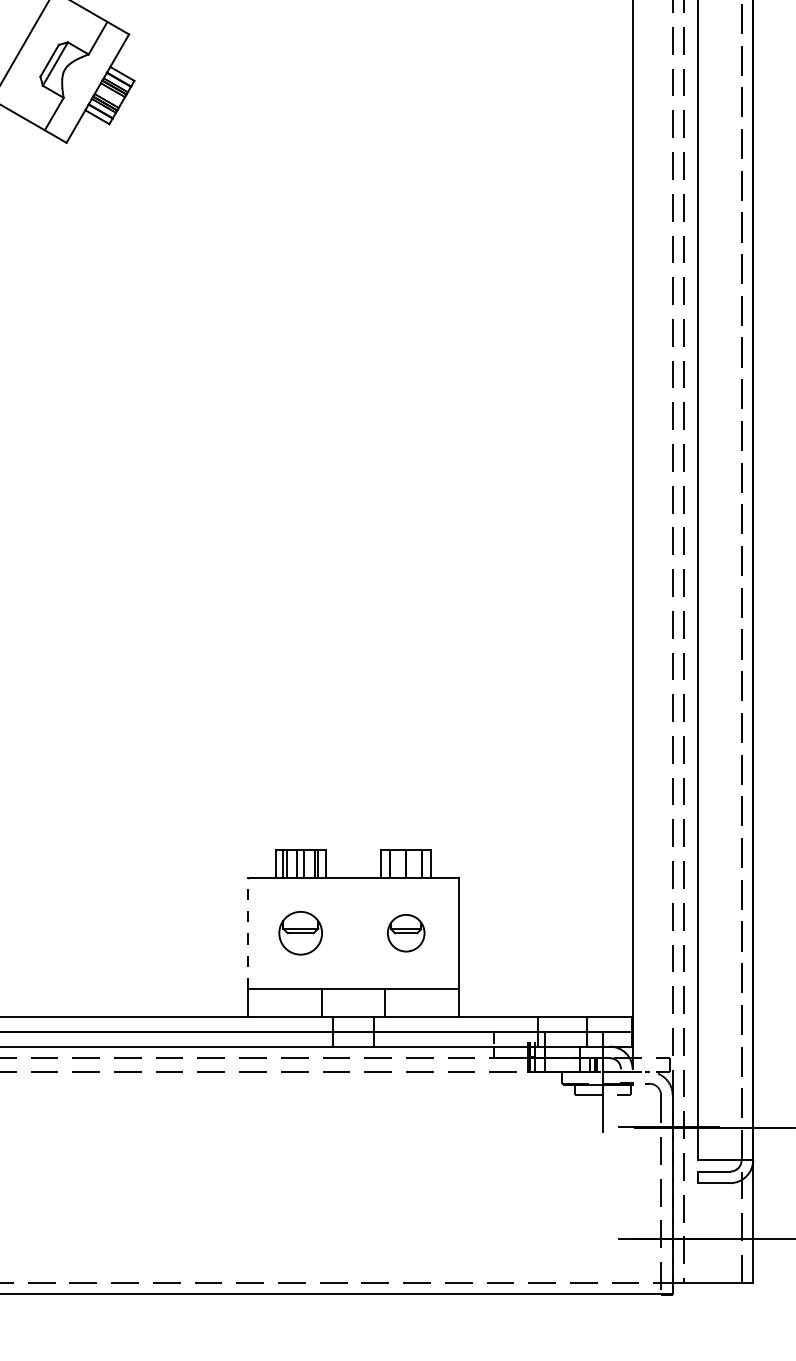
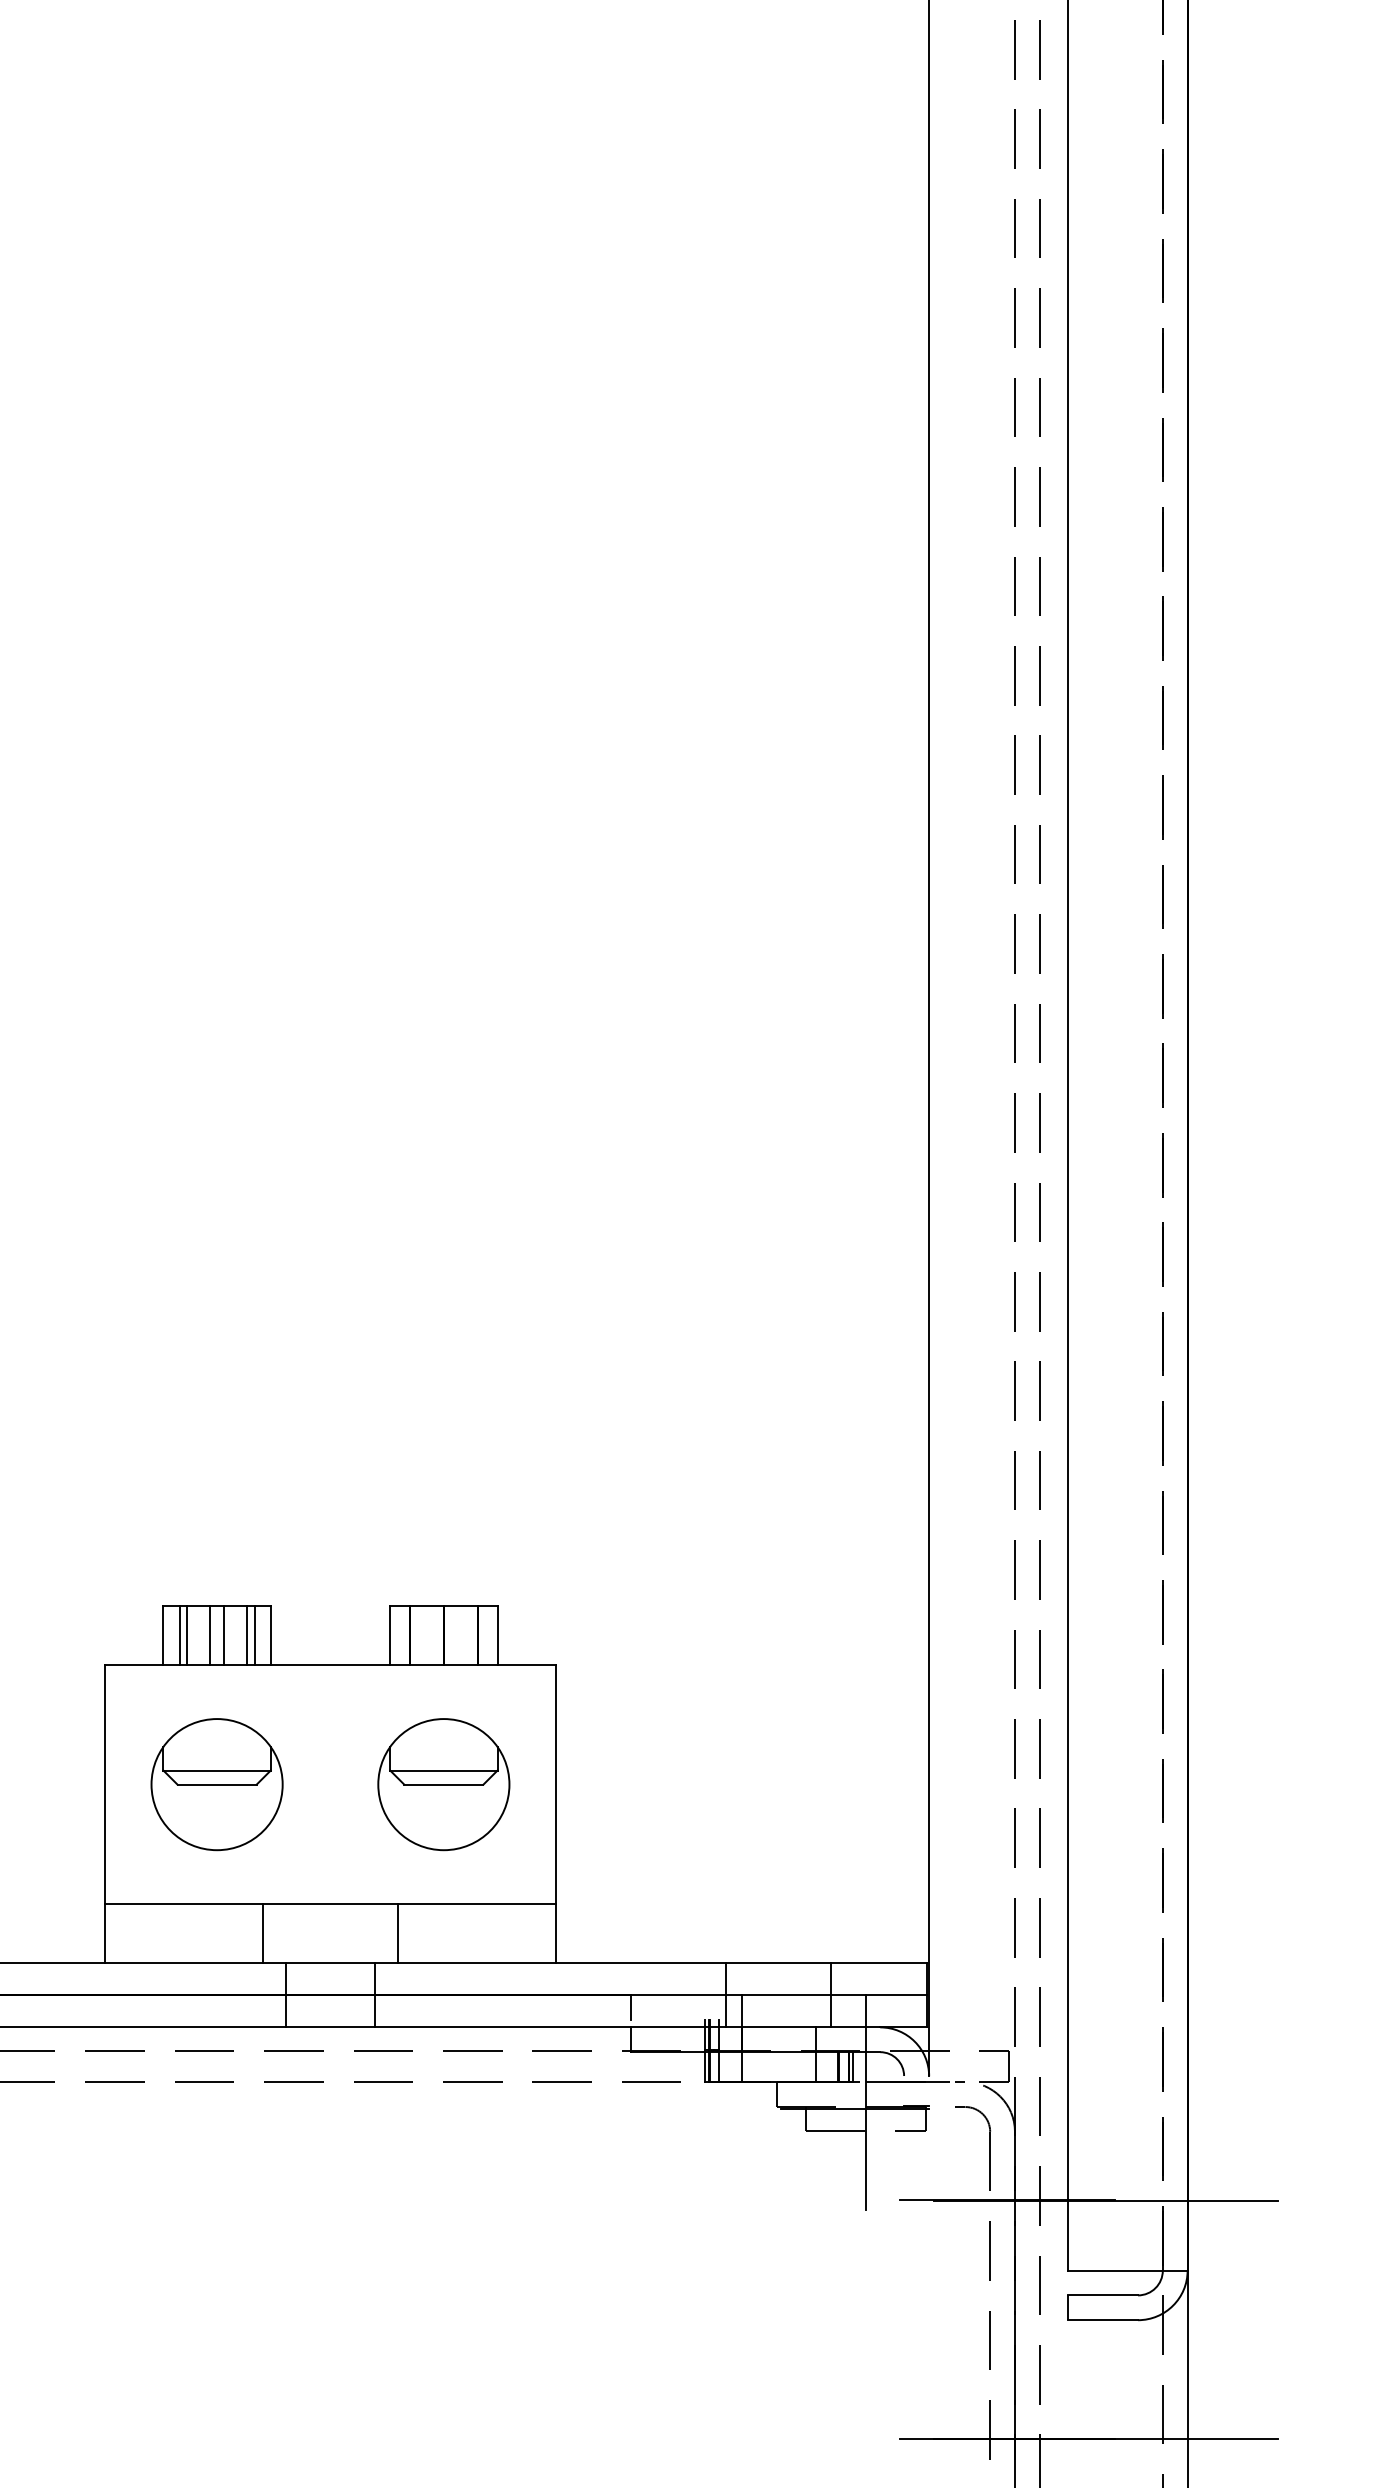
part: (300, 932) -> (216, 1782), size x1.43
part: (405, 932) -> (442, 1782), size x1.67
line: (248, 933) -> (105, 1784), dashed -> solid

